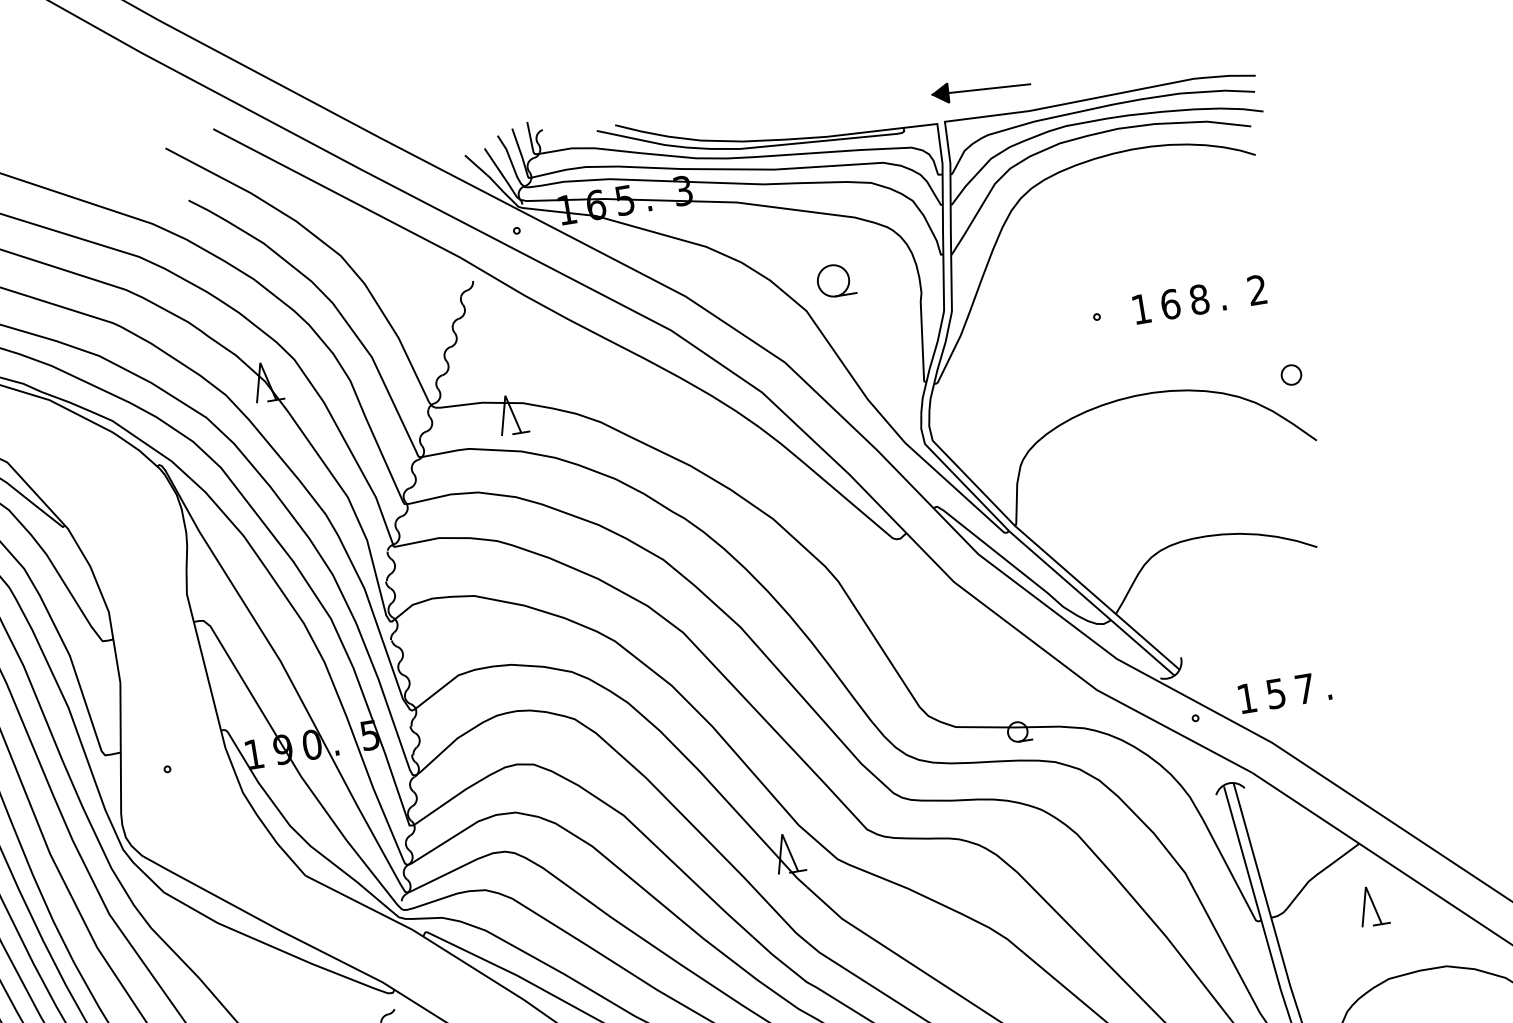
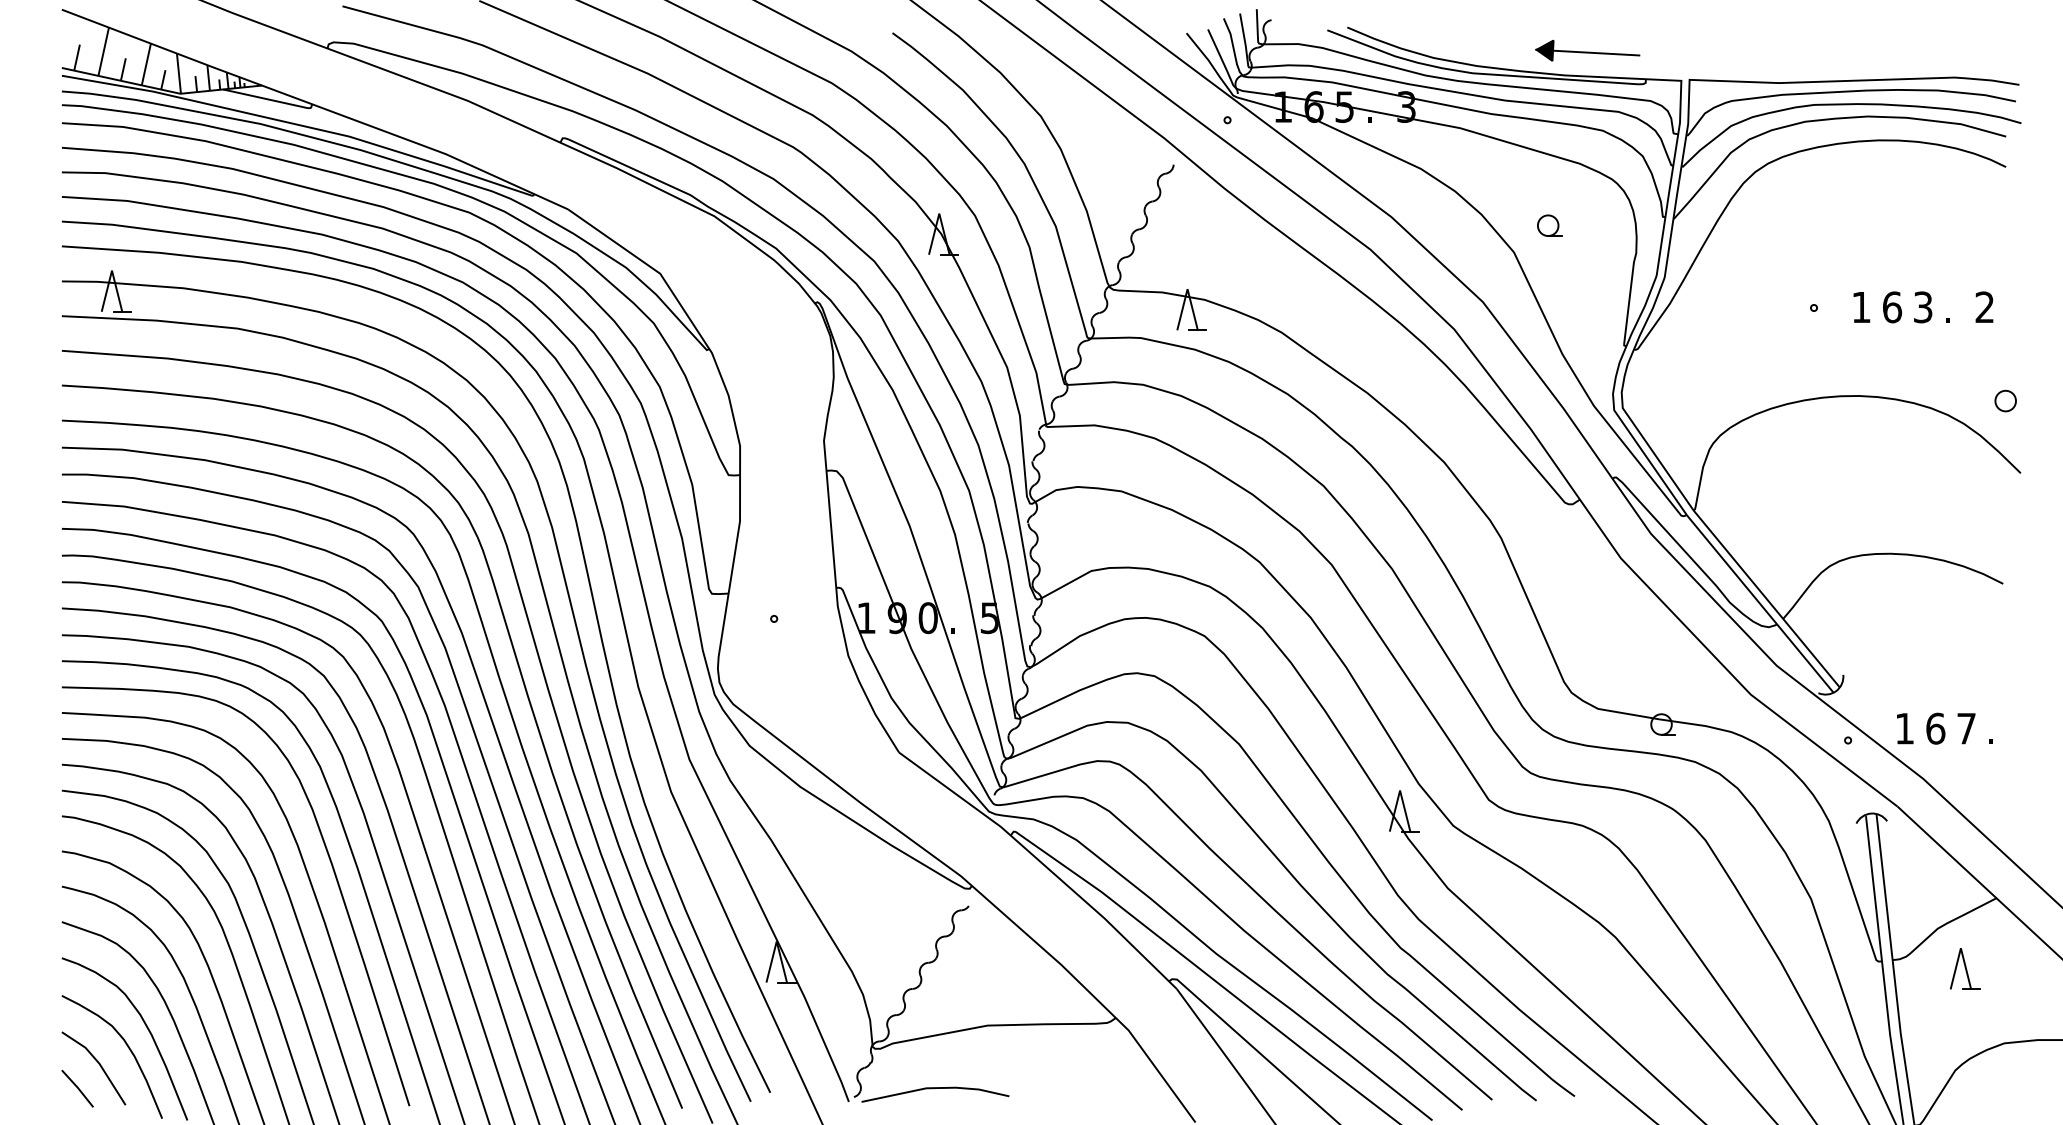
part: (980, 87) -> (1587, 50), moved
part: (835, 280) -> (1549, 225), size x0.62
text: (1198, 299) -> (1922, 307), 8 -> 3
text: (1275, 693) -> (1935, 728), 5 -> 6
part: (1372, 905) -> (1964, 968), moved

